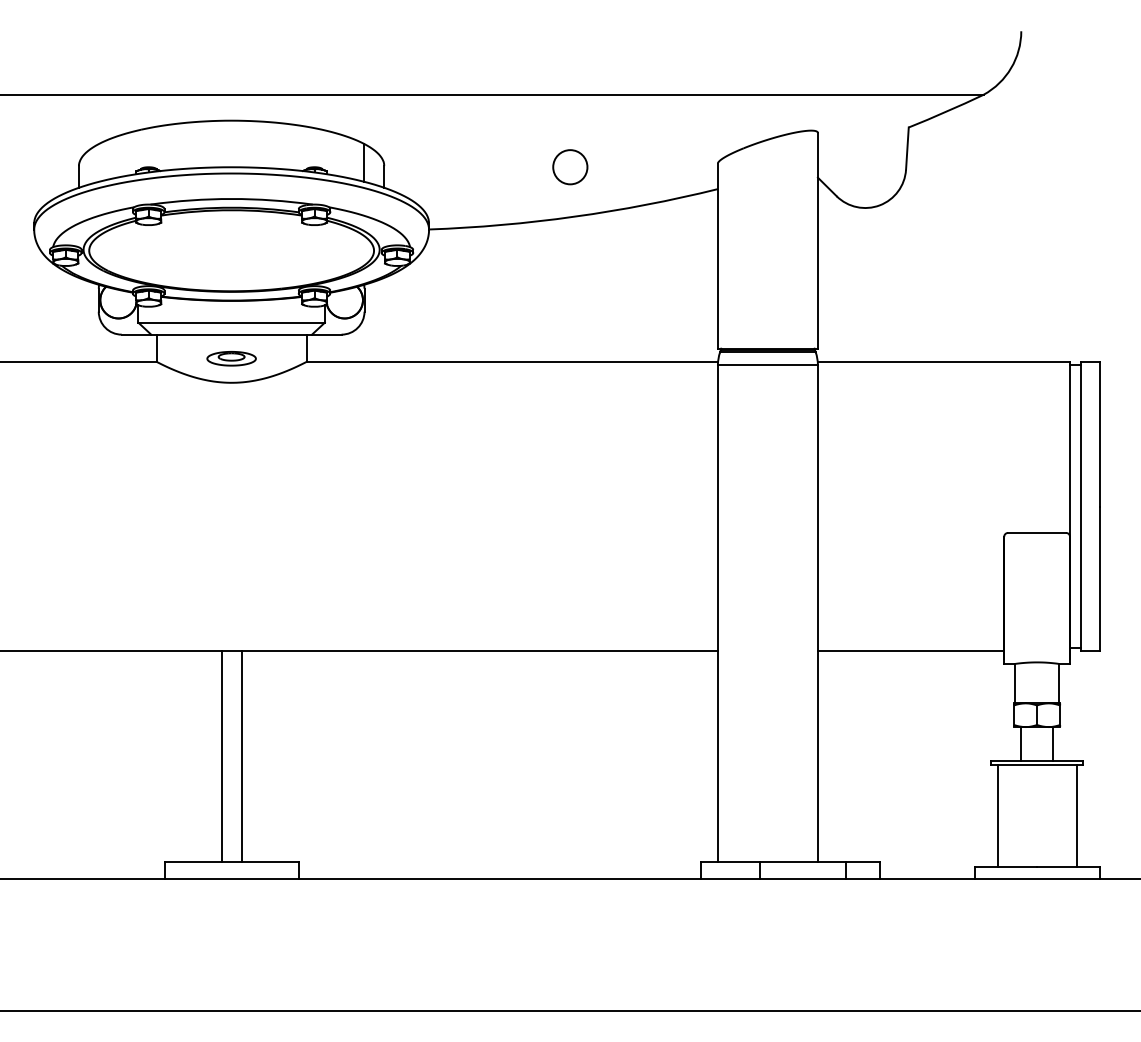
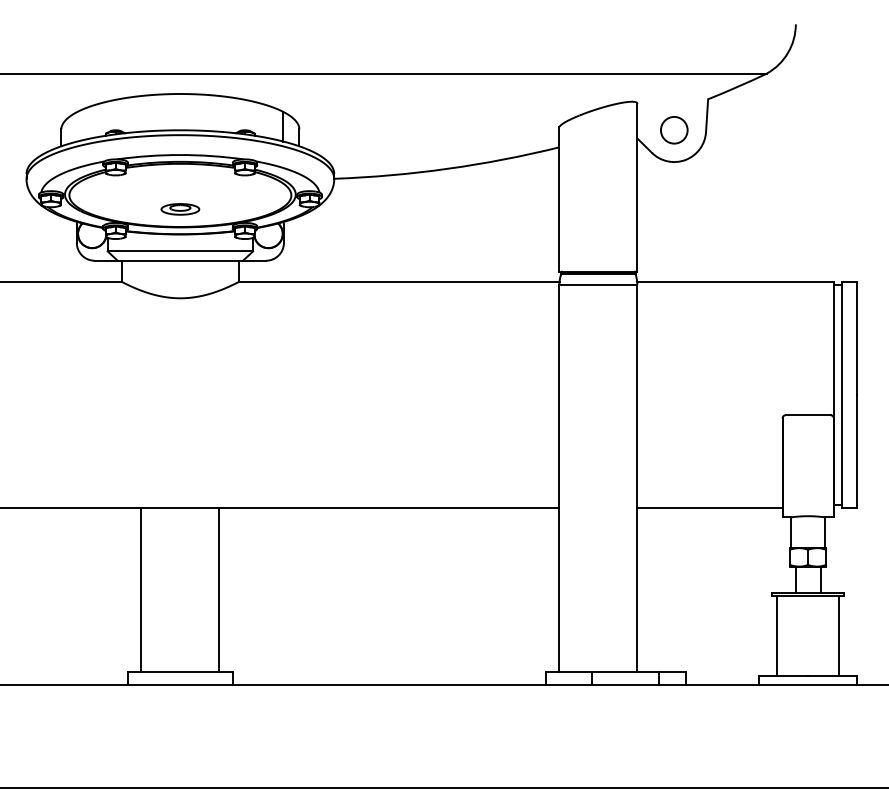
circle: (570, 167) -> (674, 130), moved
part: (231, 358) -> (180, 209), moved
line: (221, 756) -> (219, 589), moved
line: (241, 756) -> (141, 589), moved

